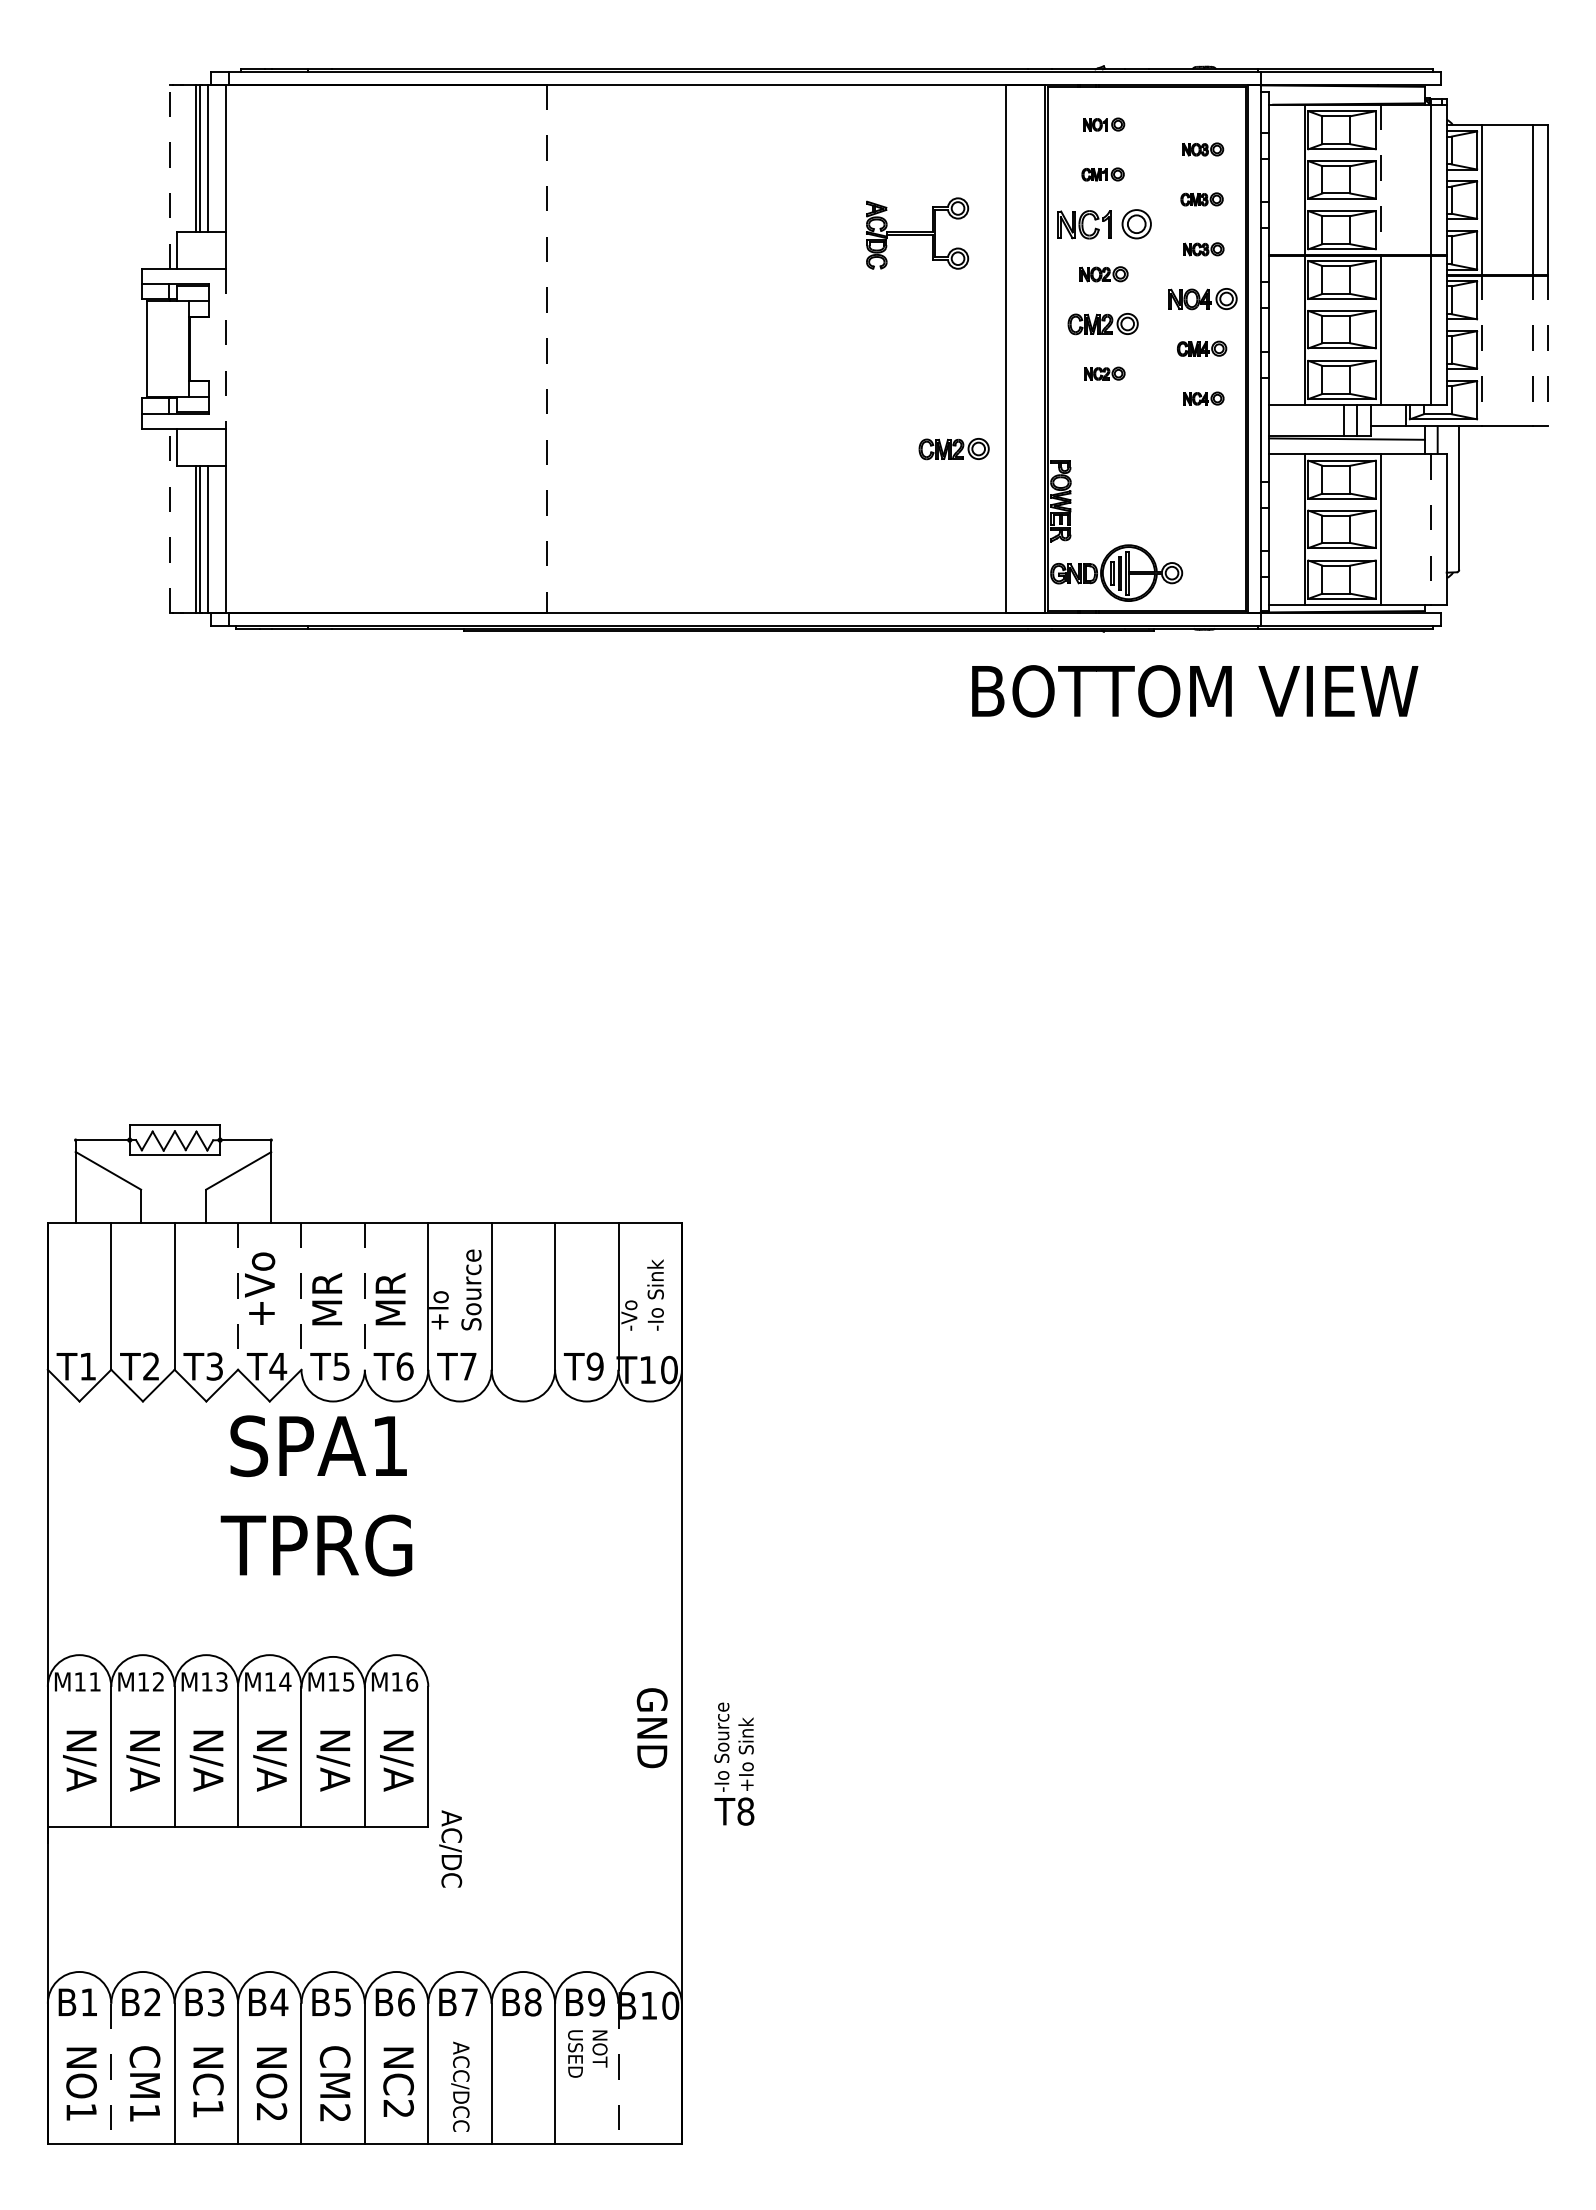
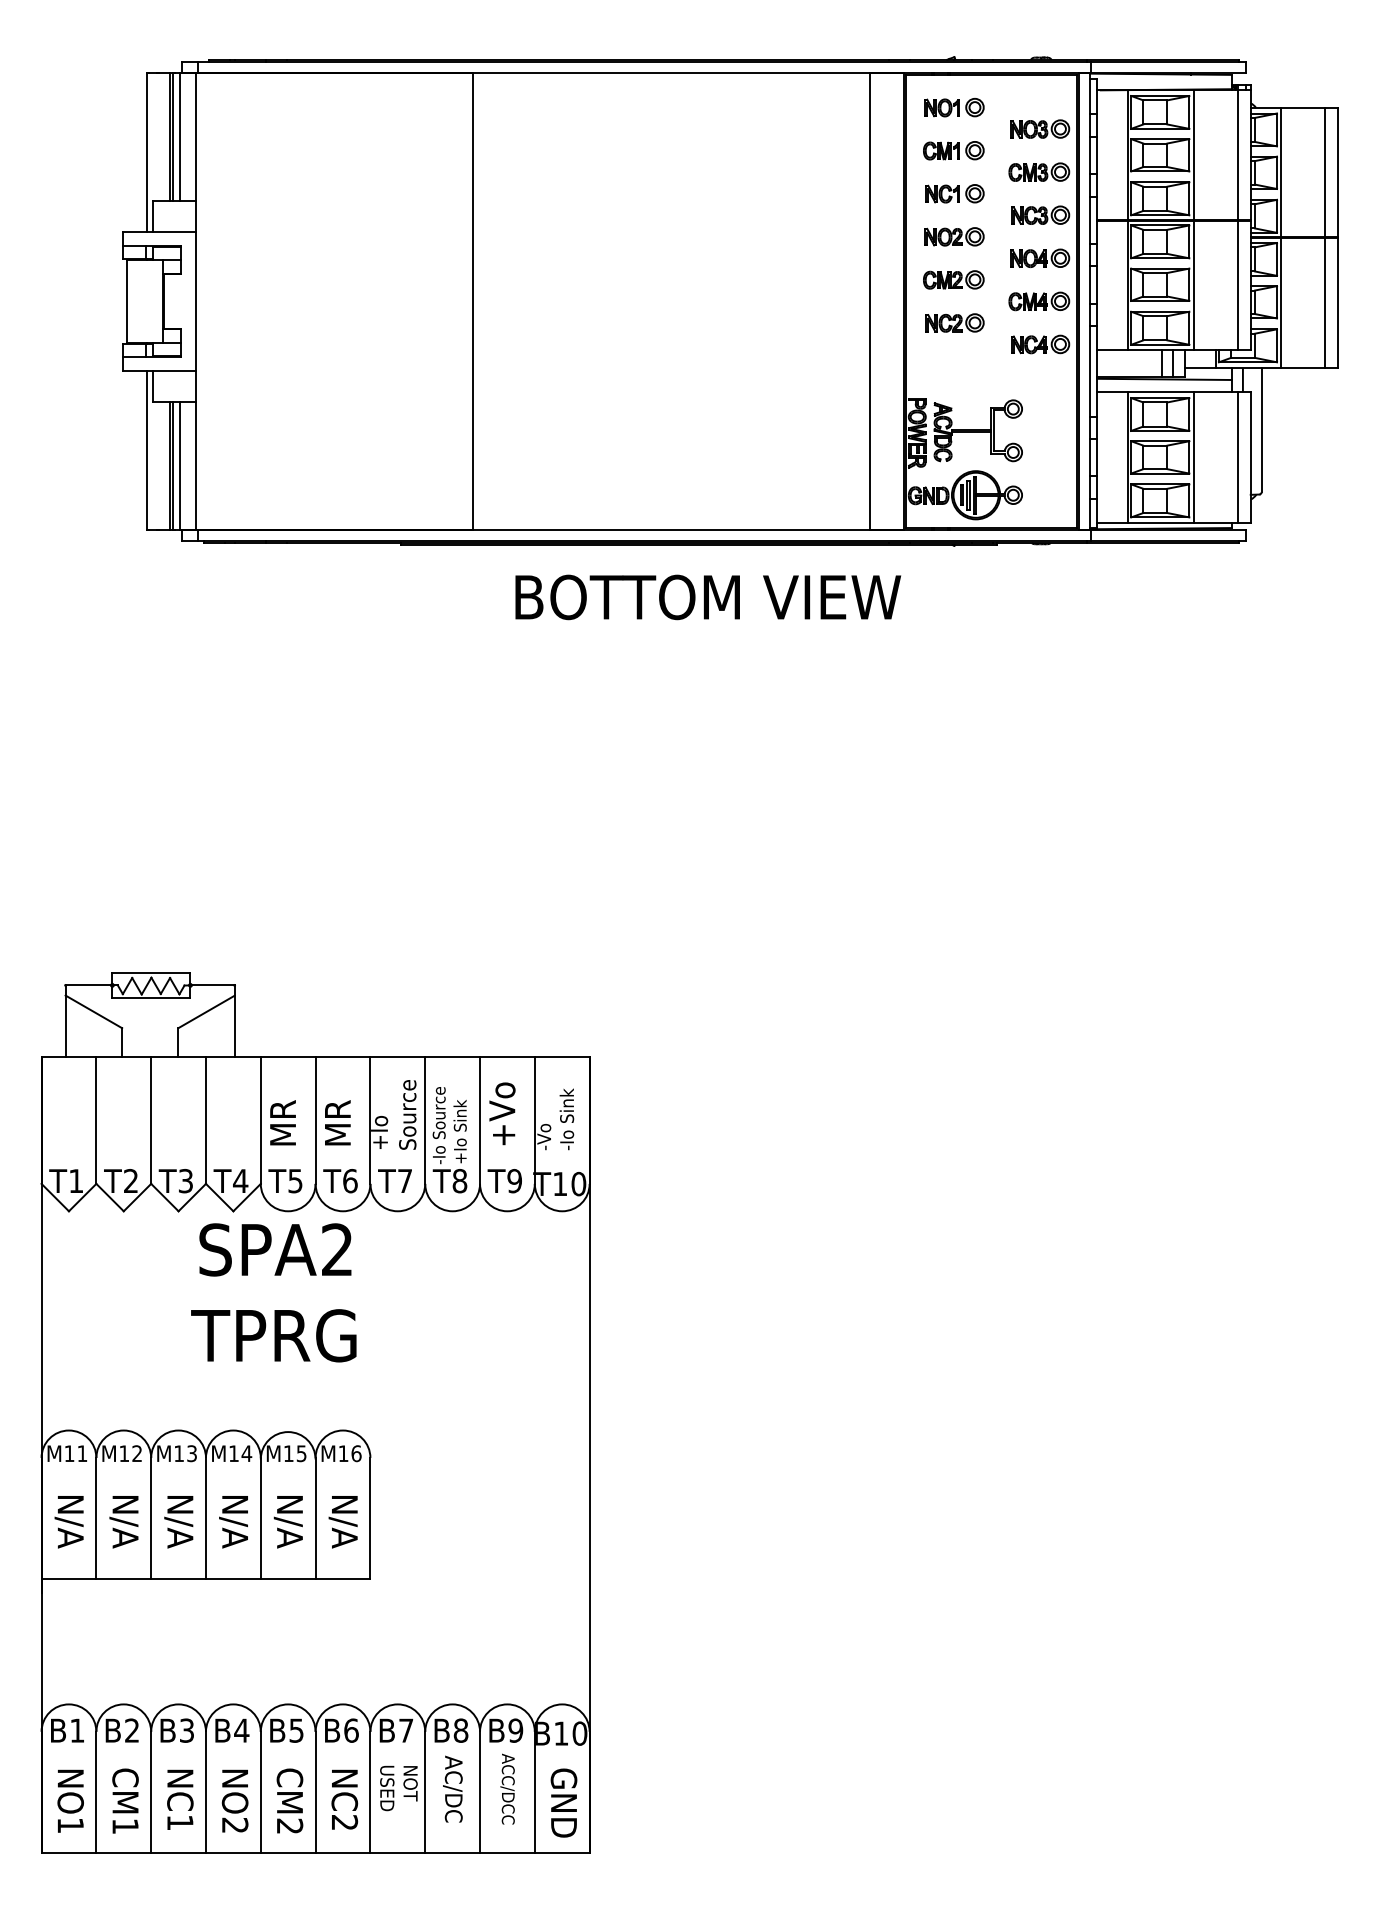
part: (1103, 124) -> (954, 107), size x1.67
part: (1202, 149) -> (1039, 129), size x1.67
part: (1102, 174) -> (953, 150), size x1.67
line: (170, 176) -> (147, 152), dashed -> solid
line: (1380, 180) -> (1193, 155), dashed -> solid
part: (1201, 199) -> (1038, 172), size x1.67
part: (1104, 224) -> (954, 193), size x0.71
part: (917, 233) -> (978, 430), moved
part: (1203, 249) -> (1040, 215), size x1.67
part: (1103, 274) -> (954, 237), size x1.43
line: (226, 348) -> (195, 301), dashed -> solid
part: (1201, 348) -> (1038, 301), size x1.43
line: (546, 349) -> (472, 301), dashed -> solid
line: (1482, 350) -> (1281, 302), dashed -> solid
line: (1532, 350) -> (1324, 302), dashed -> solid
line: (1548, 350) -> (1338, 302), dashed -> solid
part: (1104, 373) -> (954, 322), size x1.67
part: (1203, 398) -> (1040, 344), size x1.67
part: (953, 449) -> (824, 388), removed
line: (170, 520) -> (147, 449), dashed -> solid
line: (1431, 530) -> (1237, 458), dashed -> solid
text: (1195, 691) -> (708, 597), moved
text: (260, 1288) -> (502, 1113), moved
line: (238, 1296) -> (206, 1120), dashed -> solid
line: (301, 1296) -> (260, 1120), dashed -> solid
line: (364, 1296) -> (315, 1120), dashed -> solid
text: (389, 1445) -> (336, 1249), SPA1 -> SPA2
text: (651, 1728) -> (563, 1803), moved
text: (734, 1763) -> (450, 1139), moved
text: (450, 1848) -> (452, 1788), moved
text: (587, 2069) -> (508, 1788), NOT USED -> ACC/DCC
line: (111, 2074) -> (96, 1793), dashed -> solid
line: (618, 2074) -> (534, 1793), dashed -> solid
text: (461, 2086) -> (399, 1803), ACC/DCC -> NOT USED

